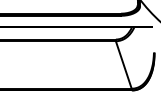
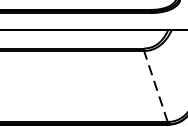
line: (123, 64) -> (155, 85), solid -> dashed

